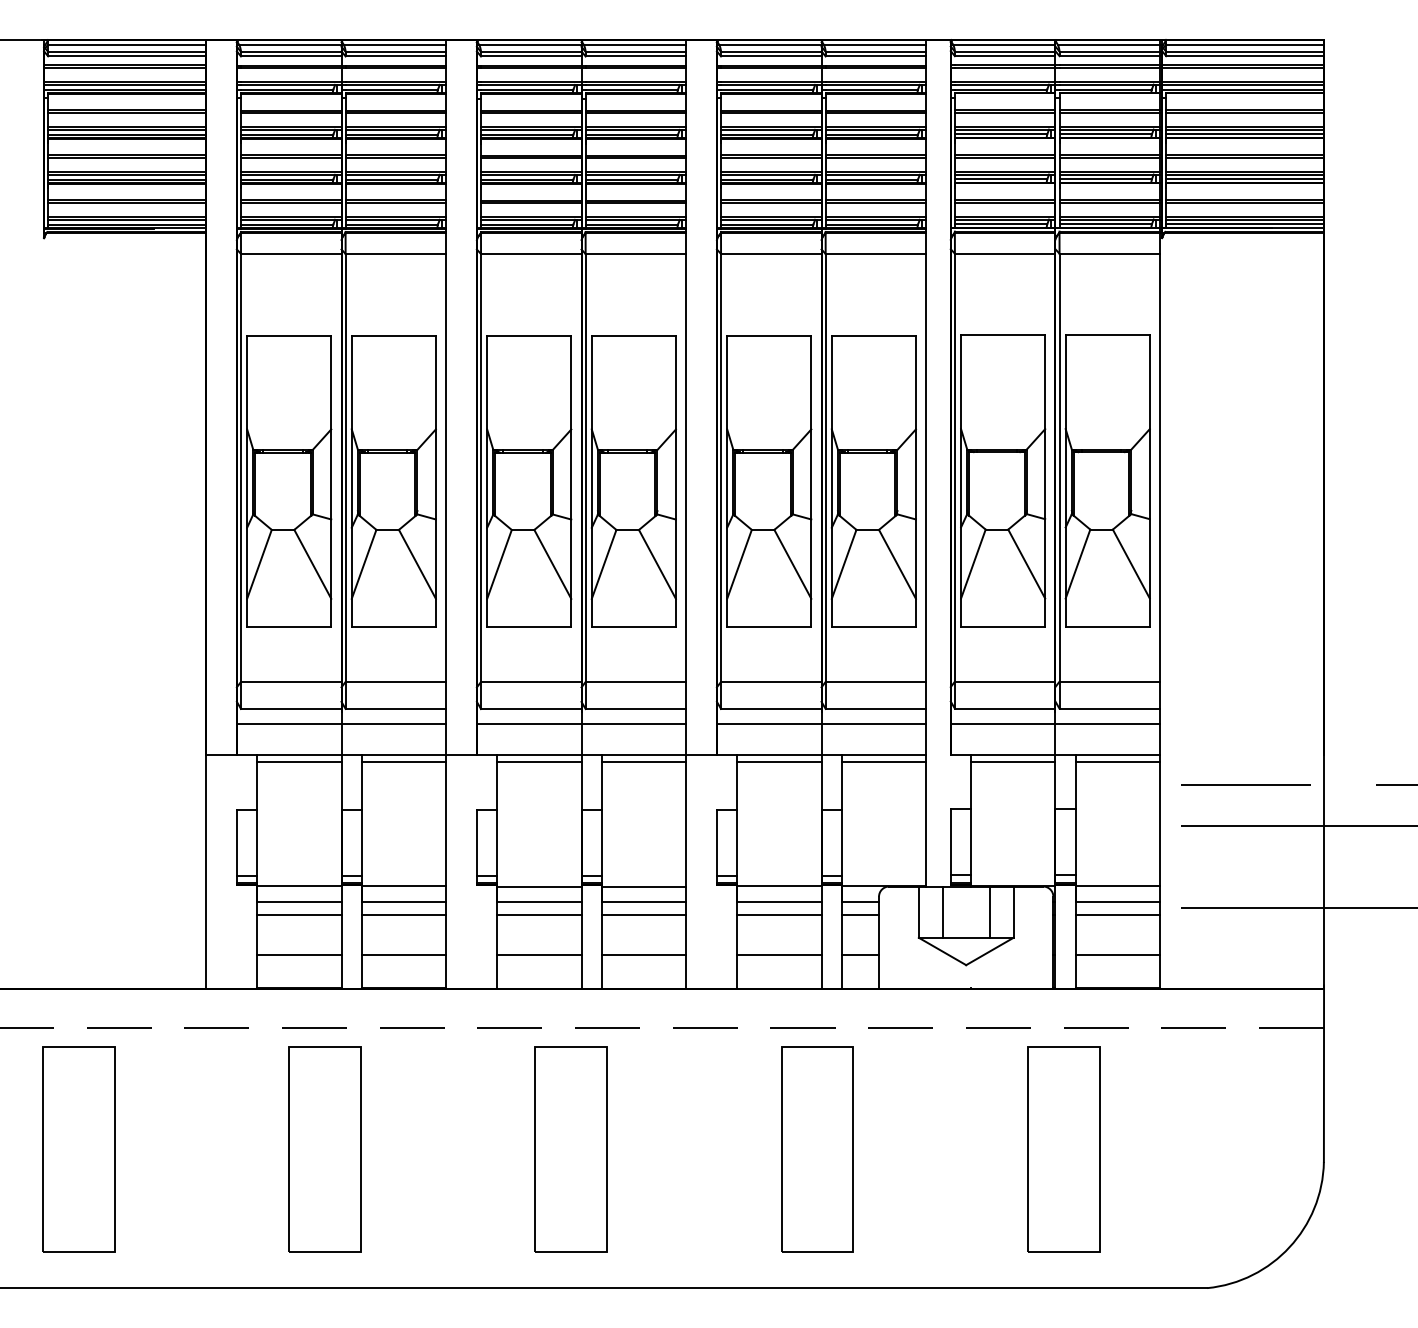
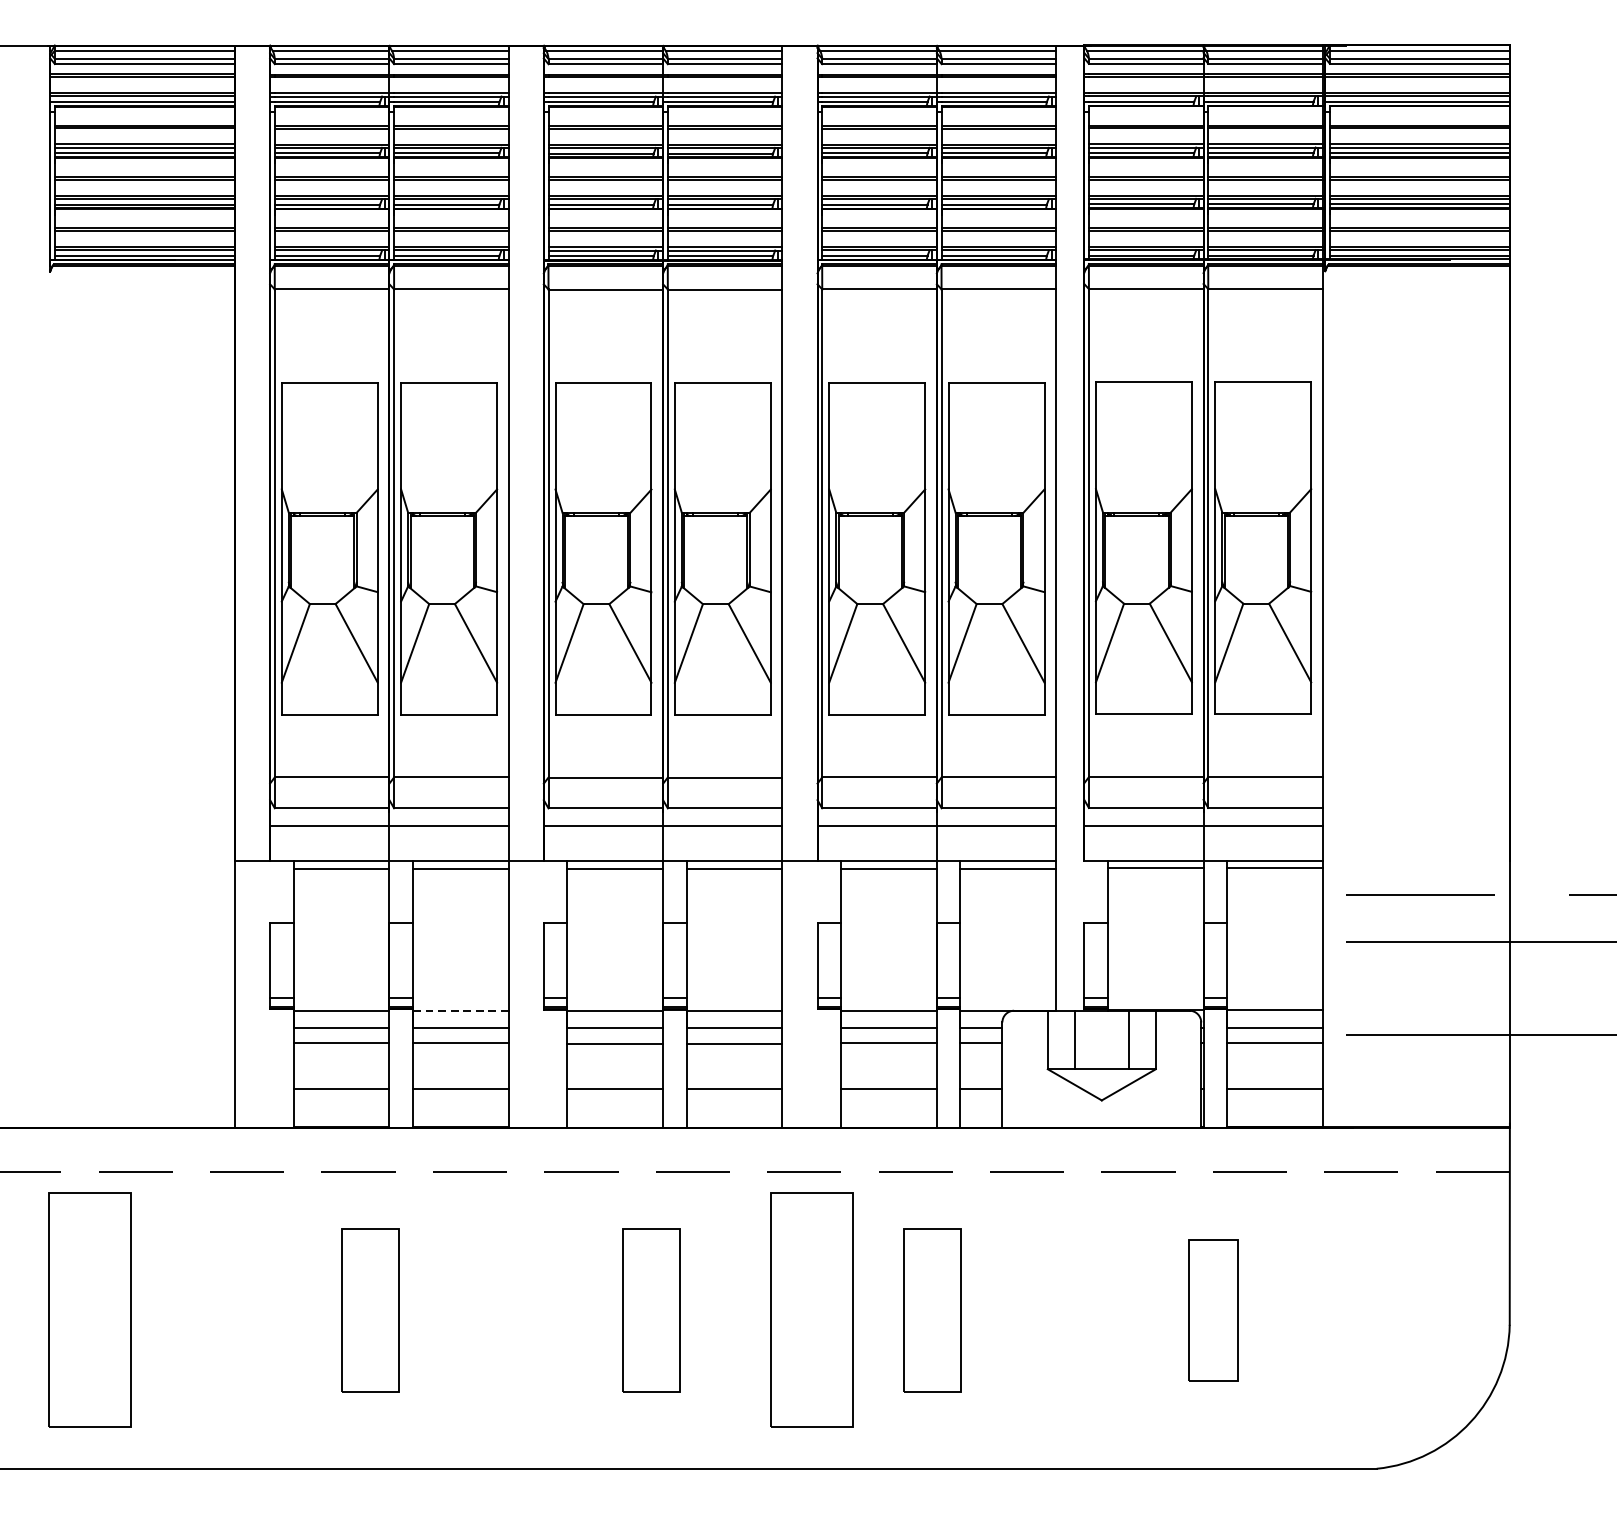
line: (403, 886) -> (460, 1010), solid -> dashed
part: (324, 1149) -> (370, 1310), size x0.7
part: (570, 1149) -> (650, 1310), size x0.7
part: (711, 1149) -> (811, 1310), added
part: (817, 1149) -> (932, 1310), size x0.7
part: (1063, 1149) -> (1212, 1310), size x0.6

